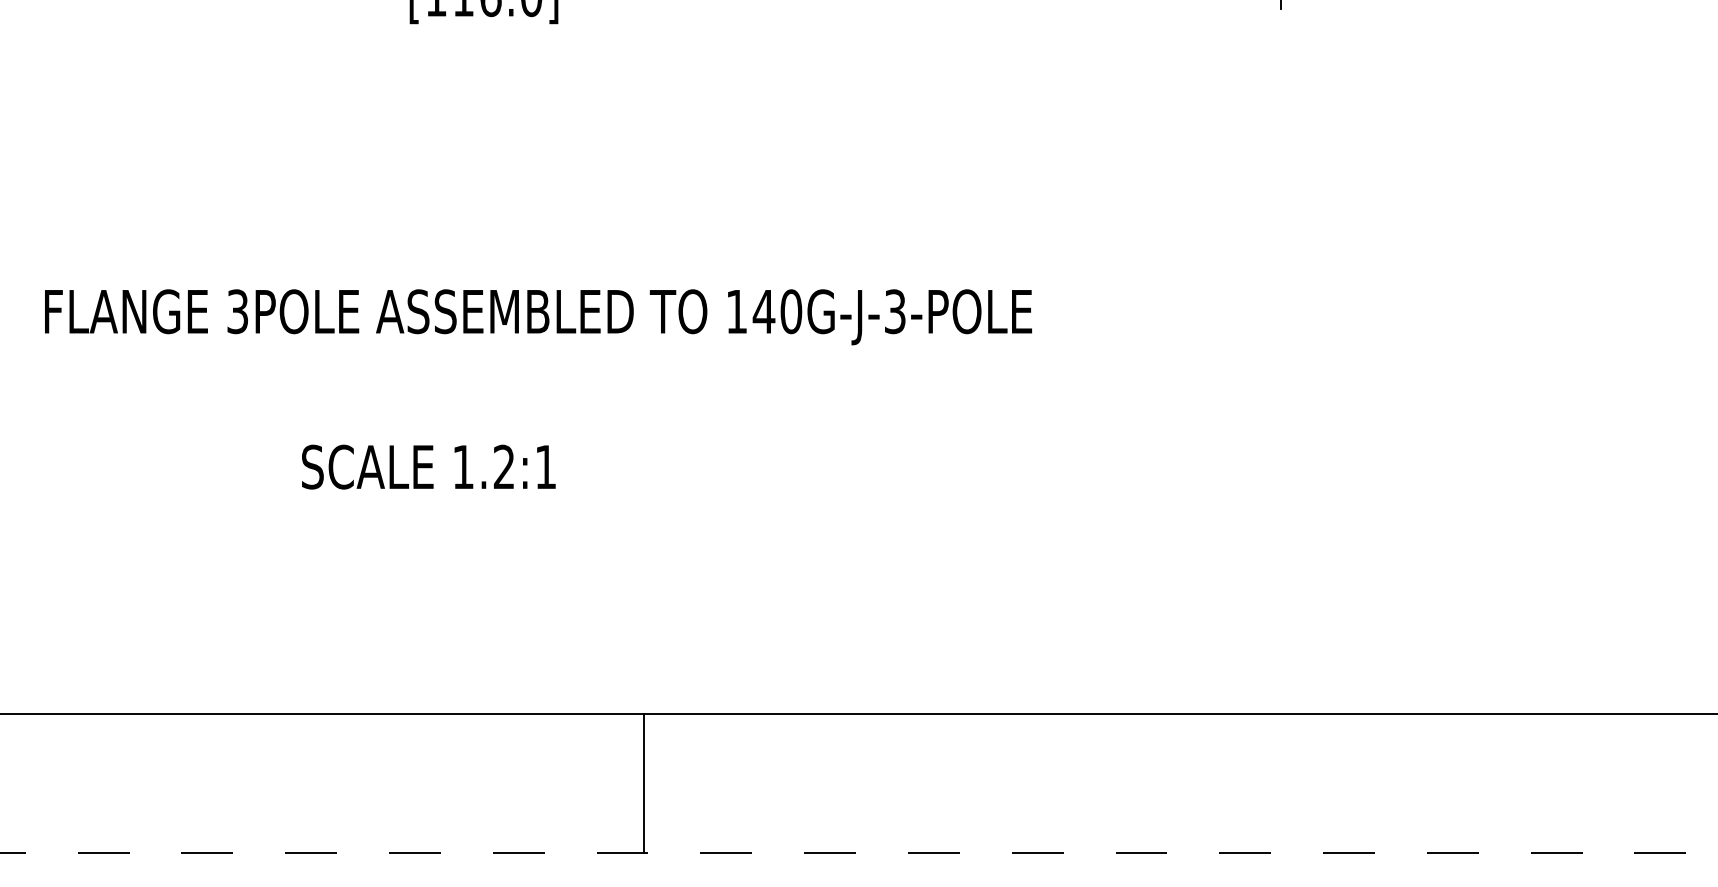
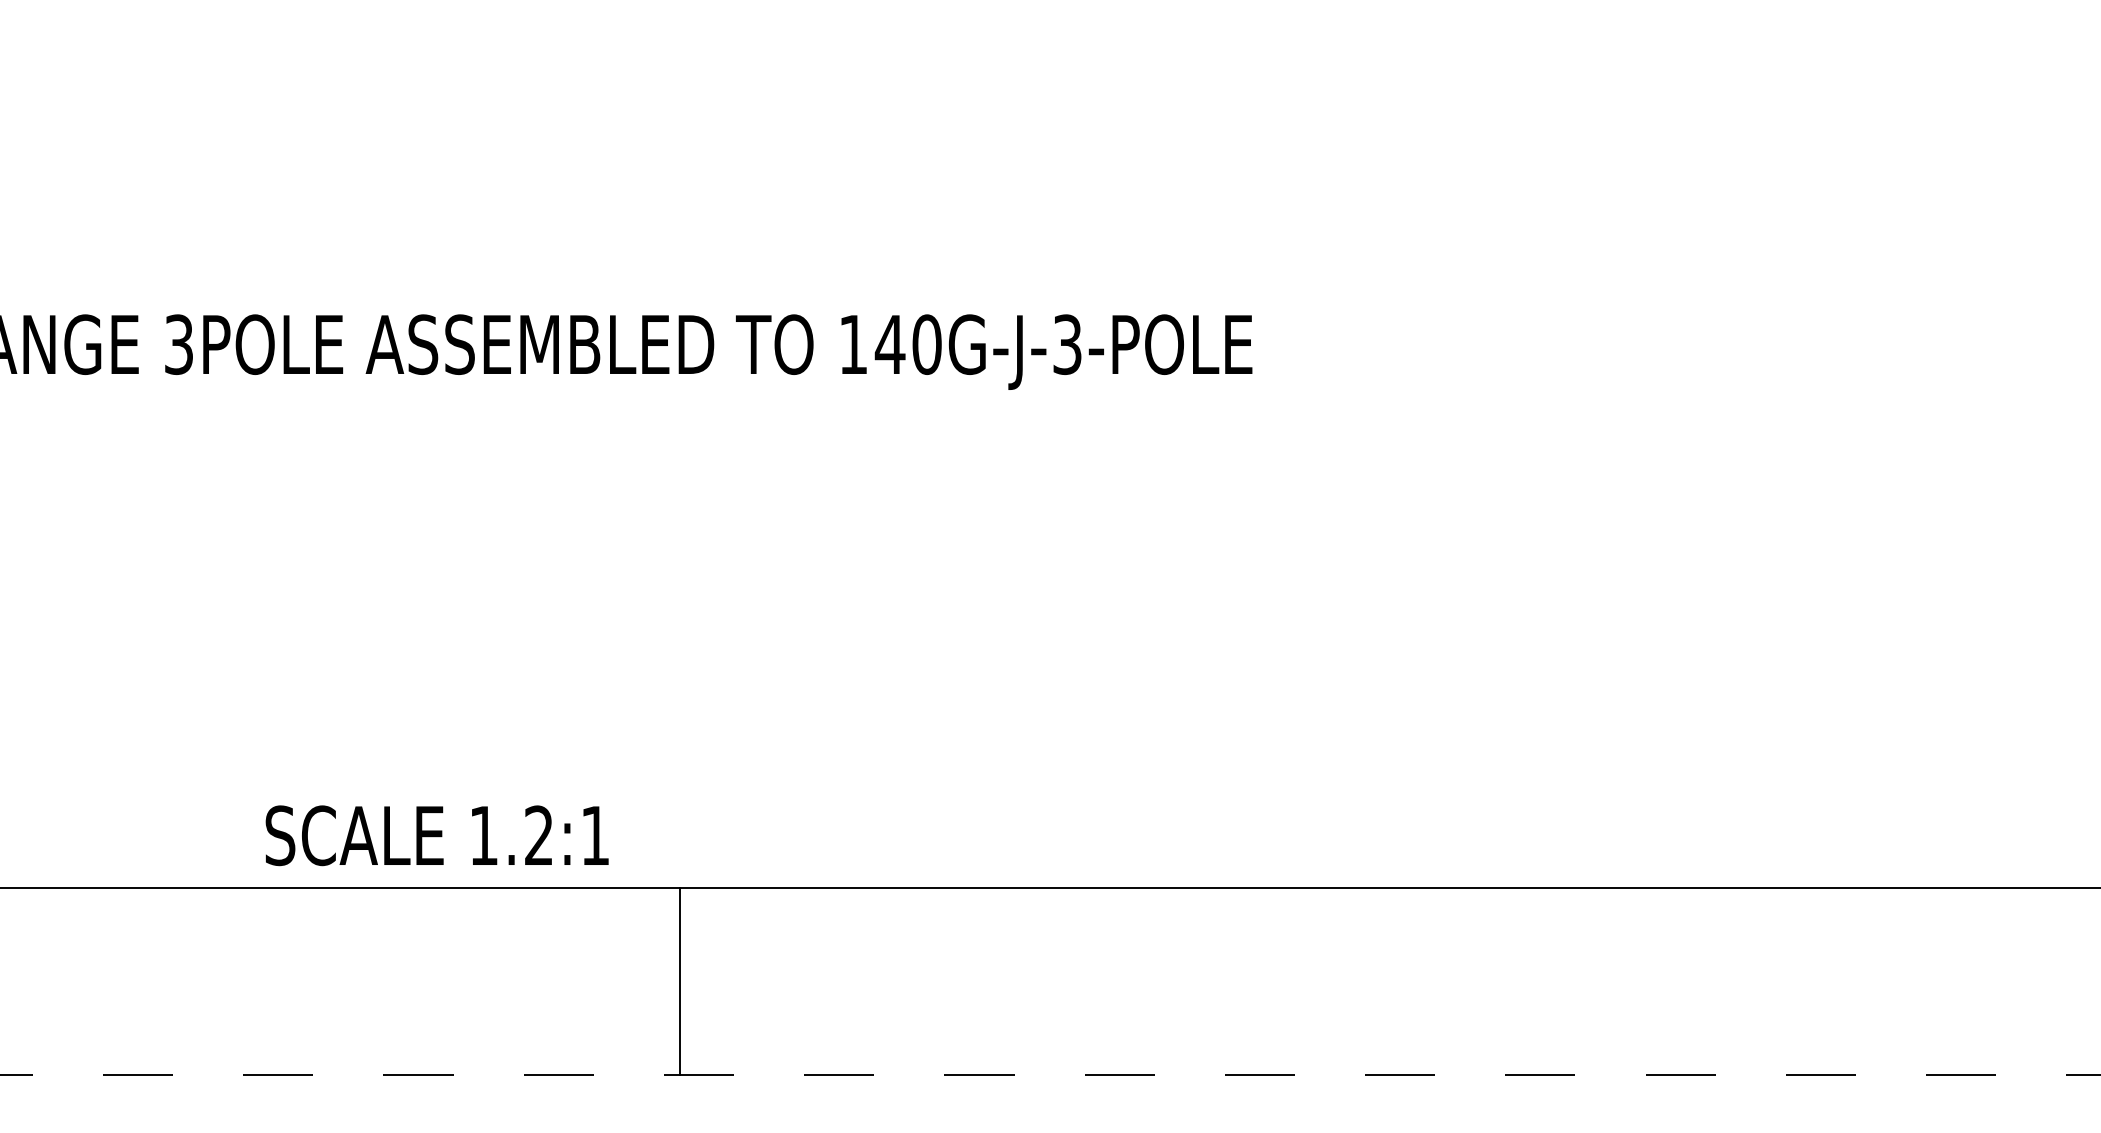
text: (428, 466) -> (436, 834), moved
line: (643, 782) -> (679, 980), moved

